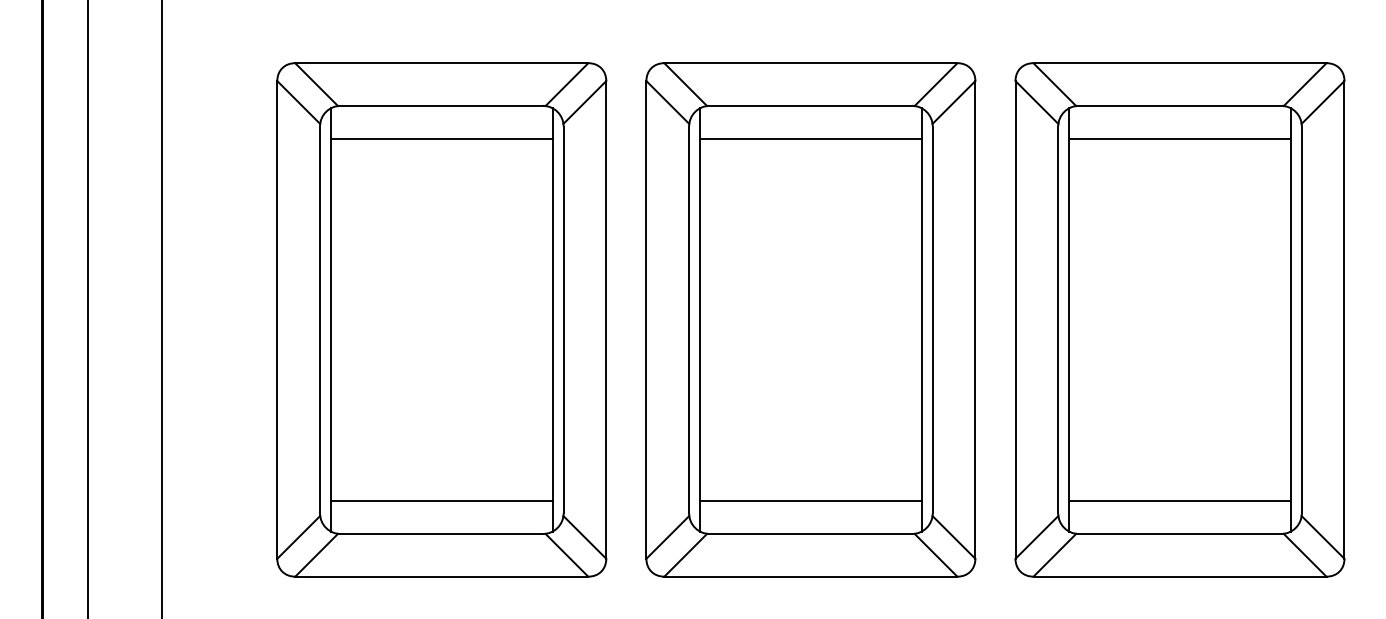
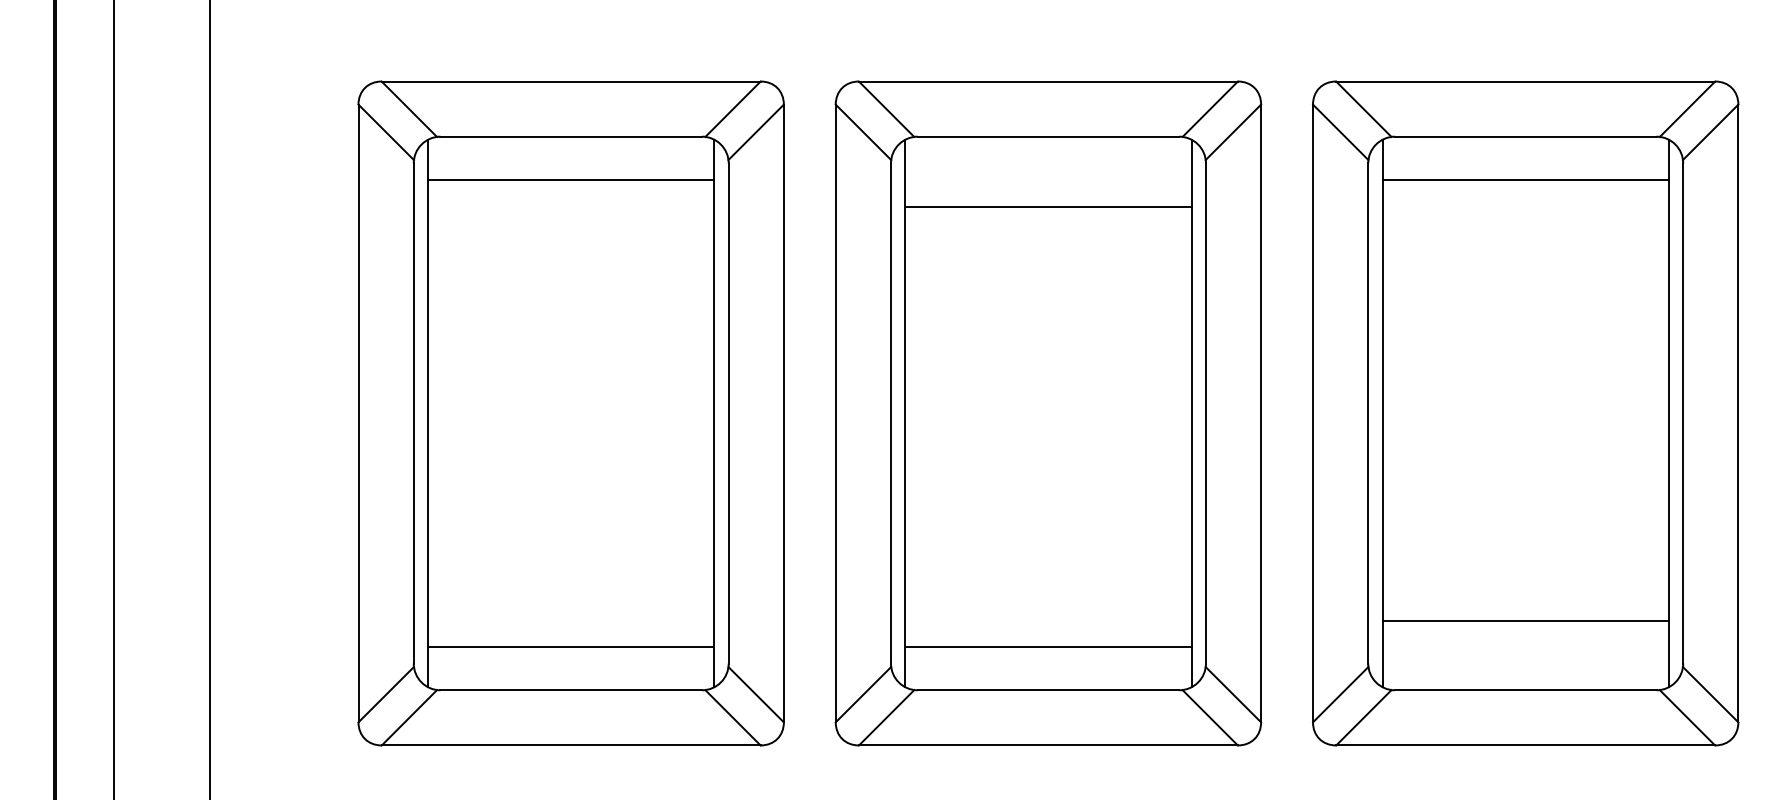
line: (810, 139) -> (1047, 207), moved
line: (1179, 500) -> (1525, 621), moved

